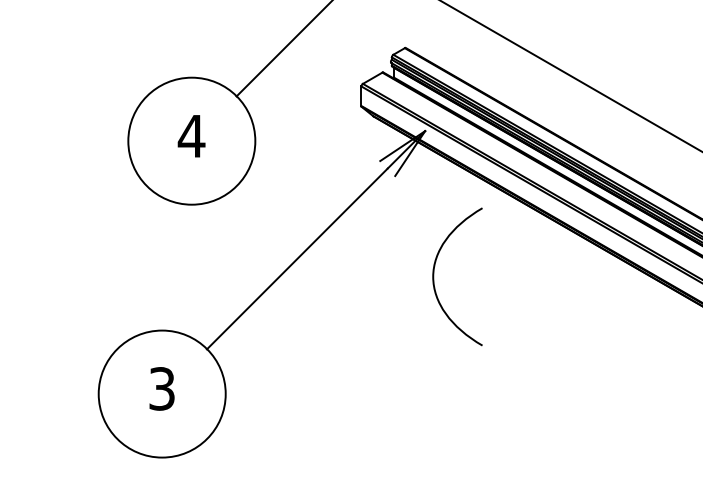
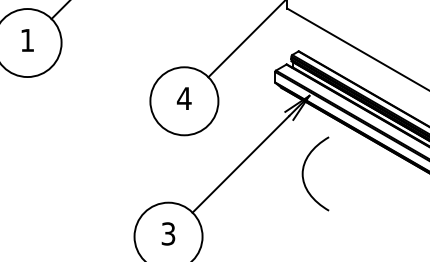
curve: (434, 276) -> (303, 173), moved

